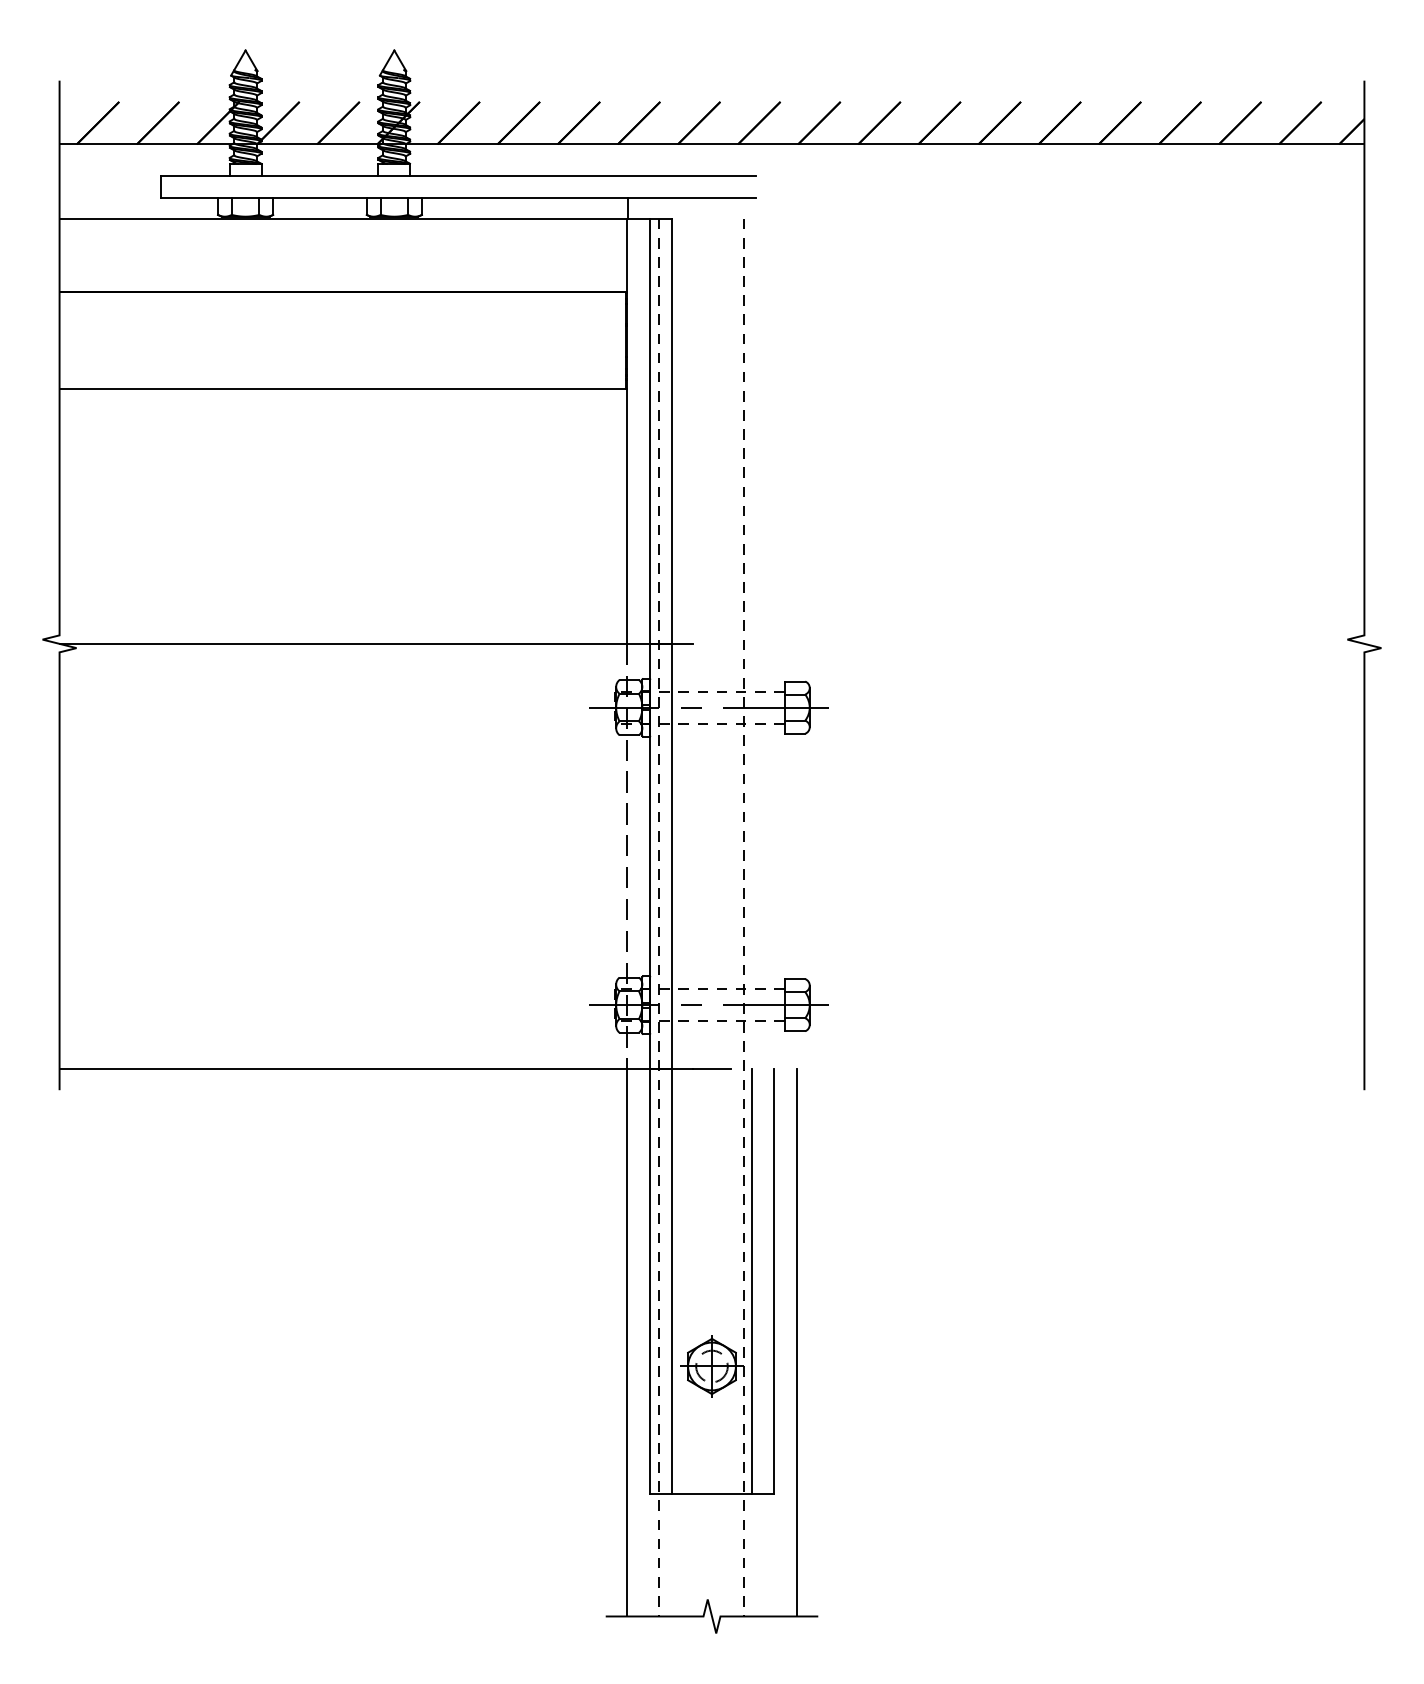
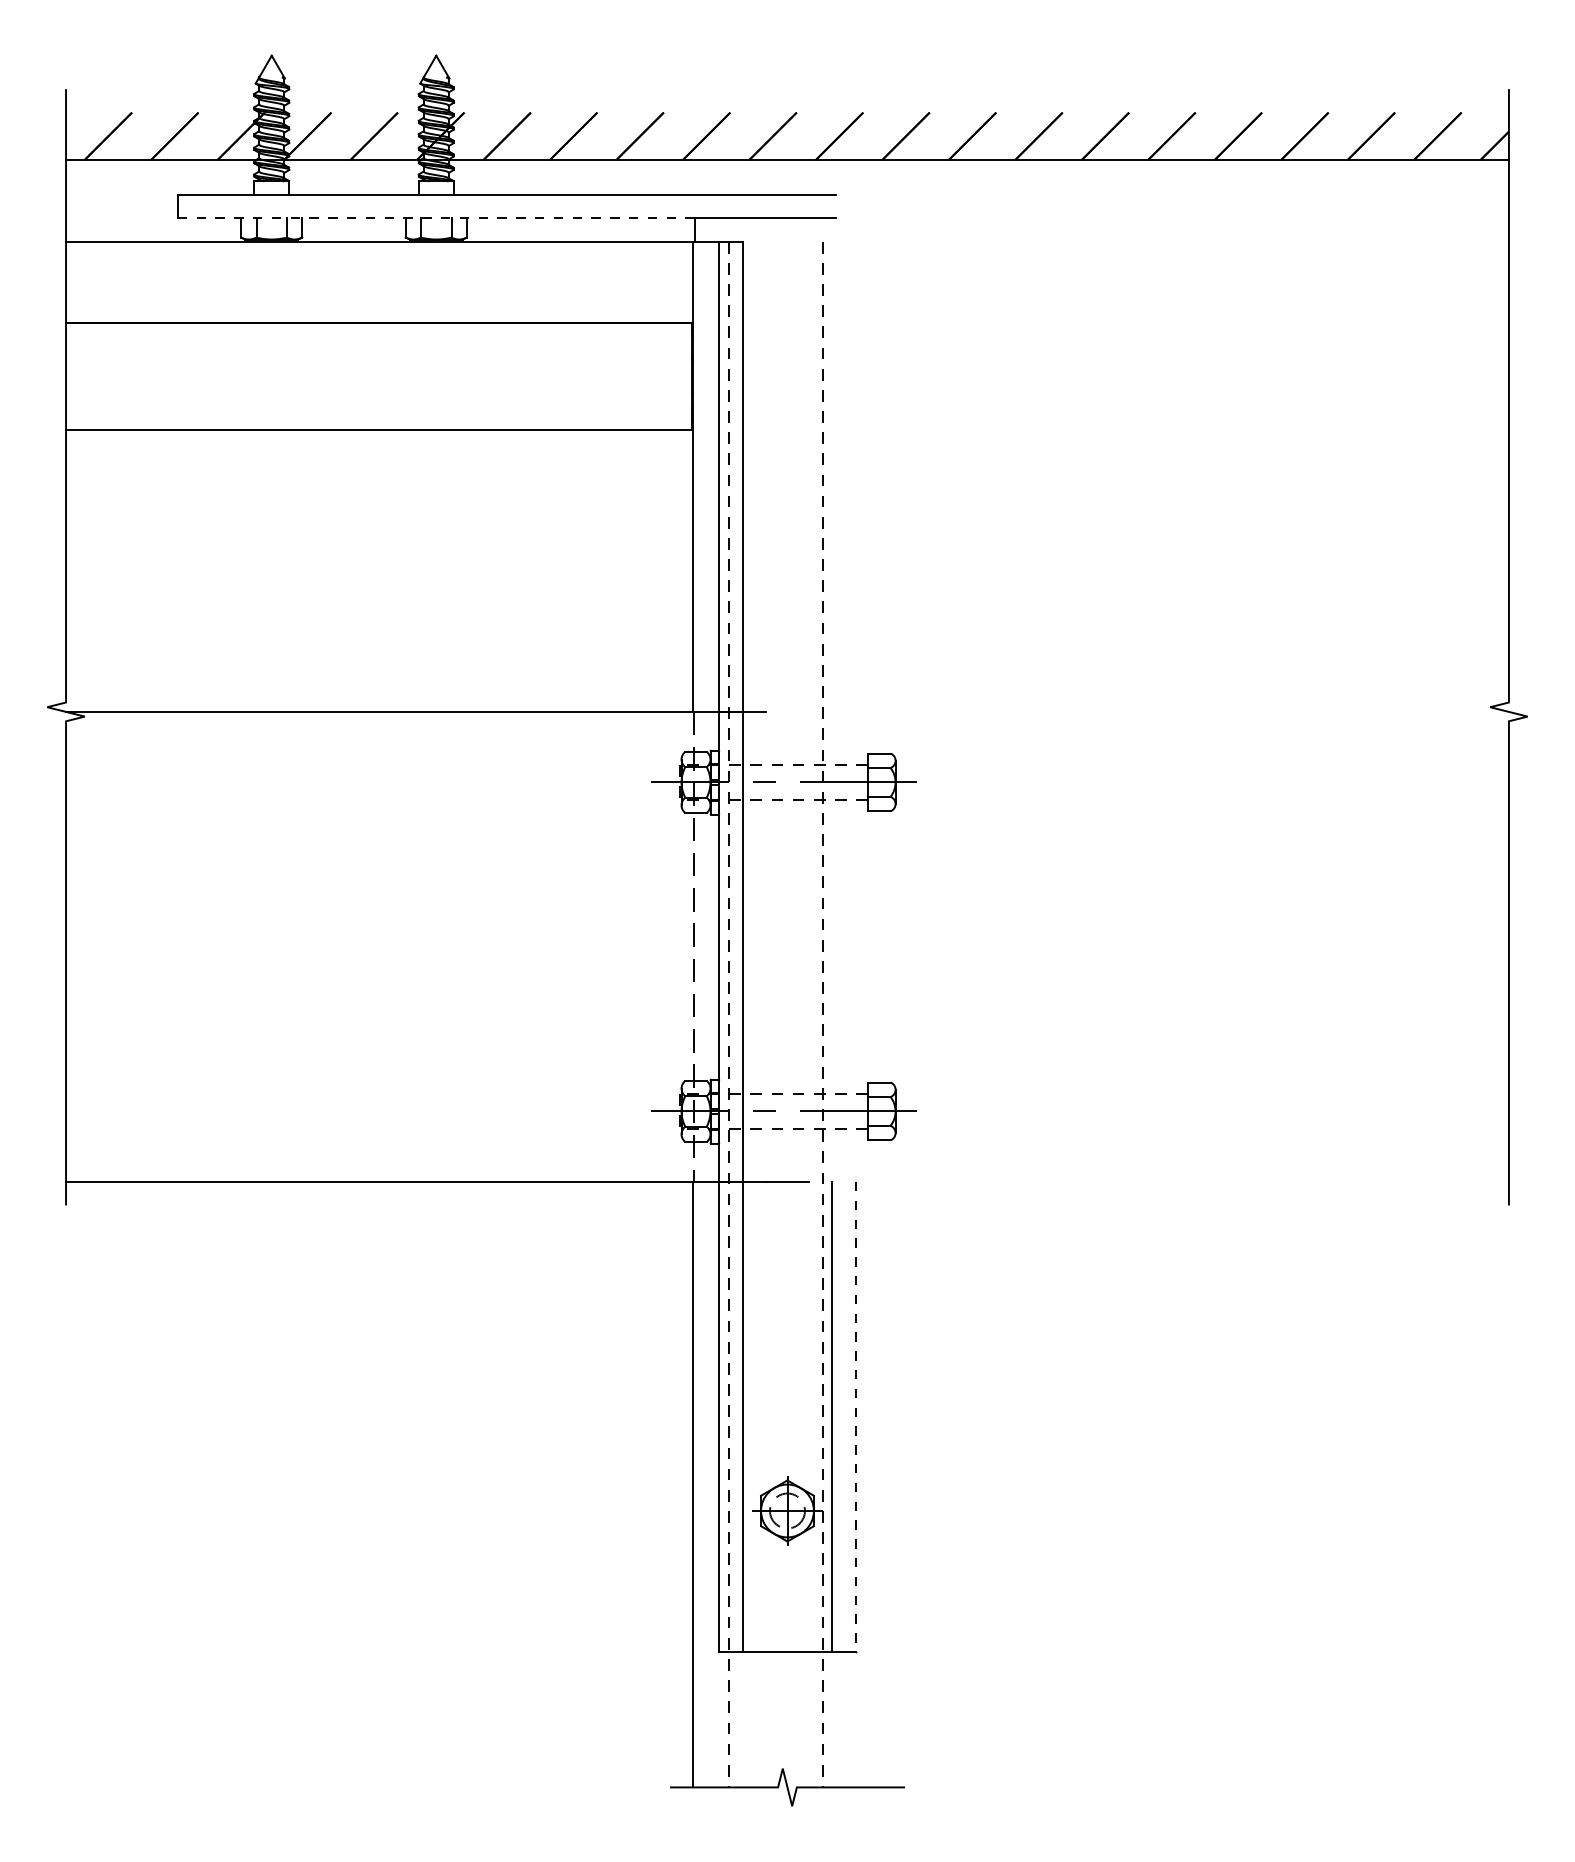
line: (394, 197) -> (436, 218), solid -> dashed
line: (773, 1281) -> (855, 1416), solid -> dashed
line: (797, 1342) -> (882, 1484), removed

